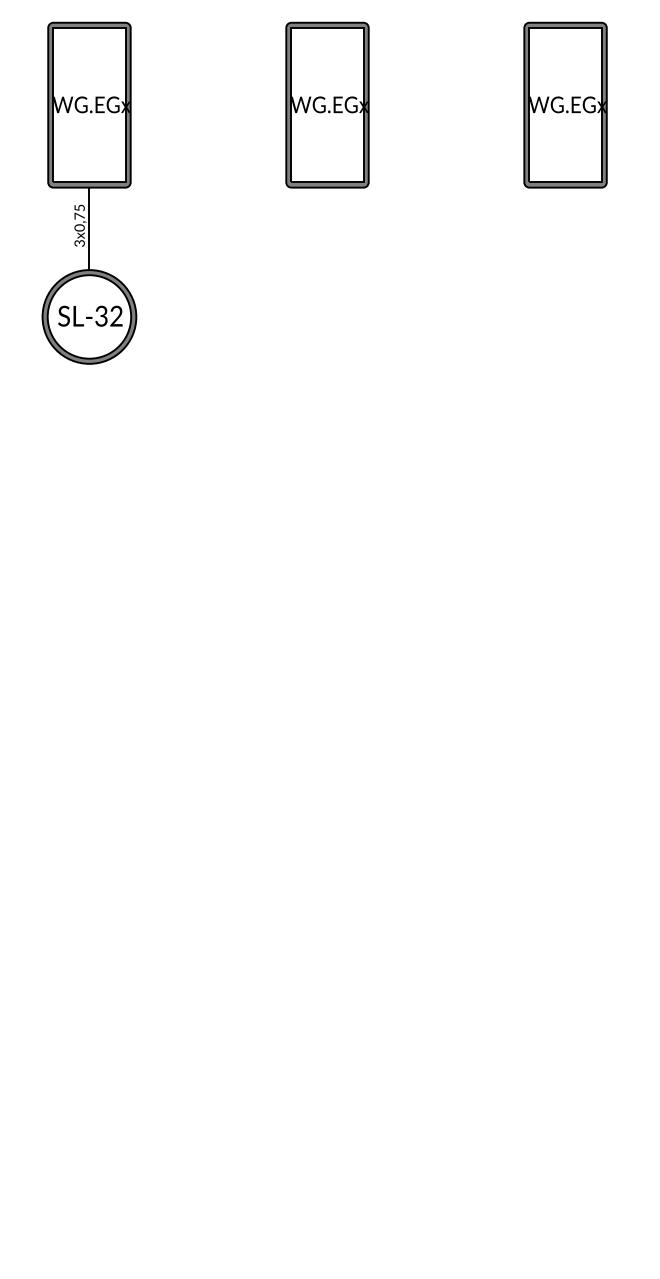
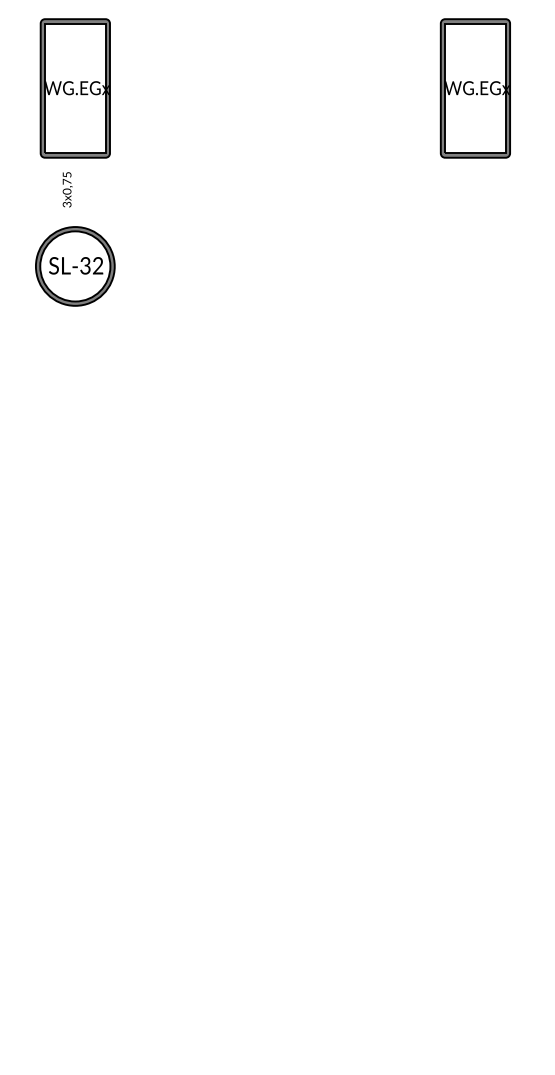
part: (327, 104) -> (275, 87), removed
line: (89, 228) -> (75, 192), removed

